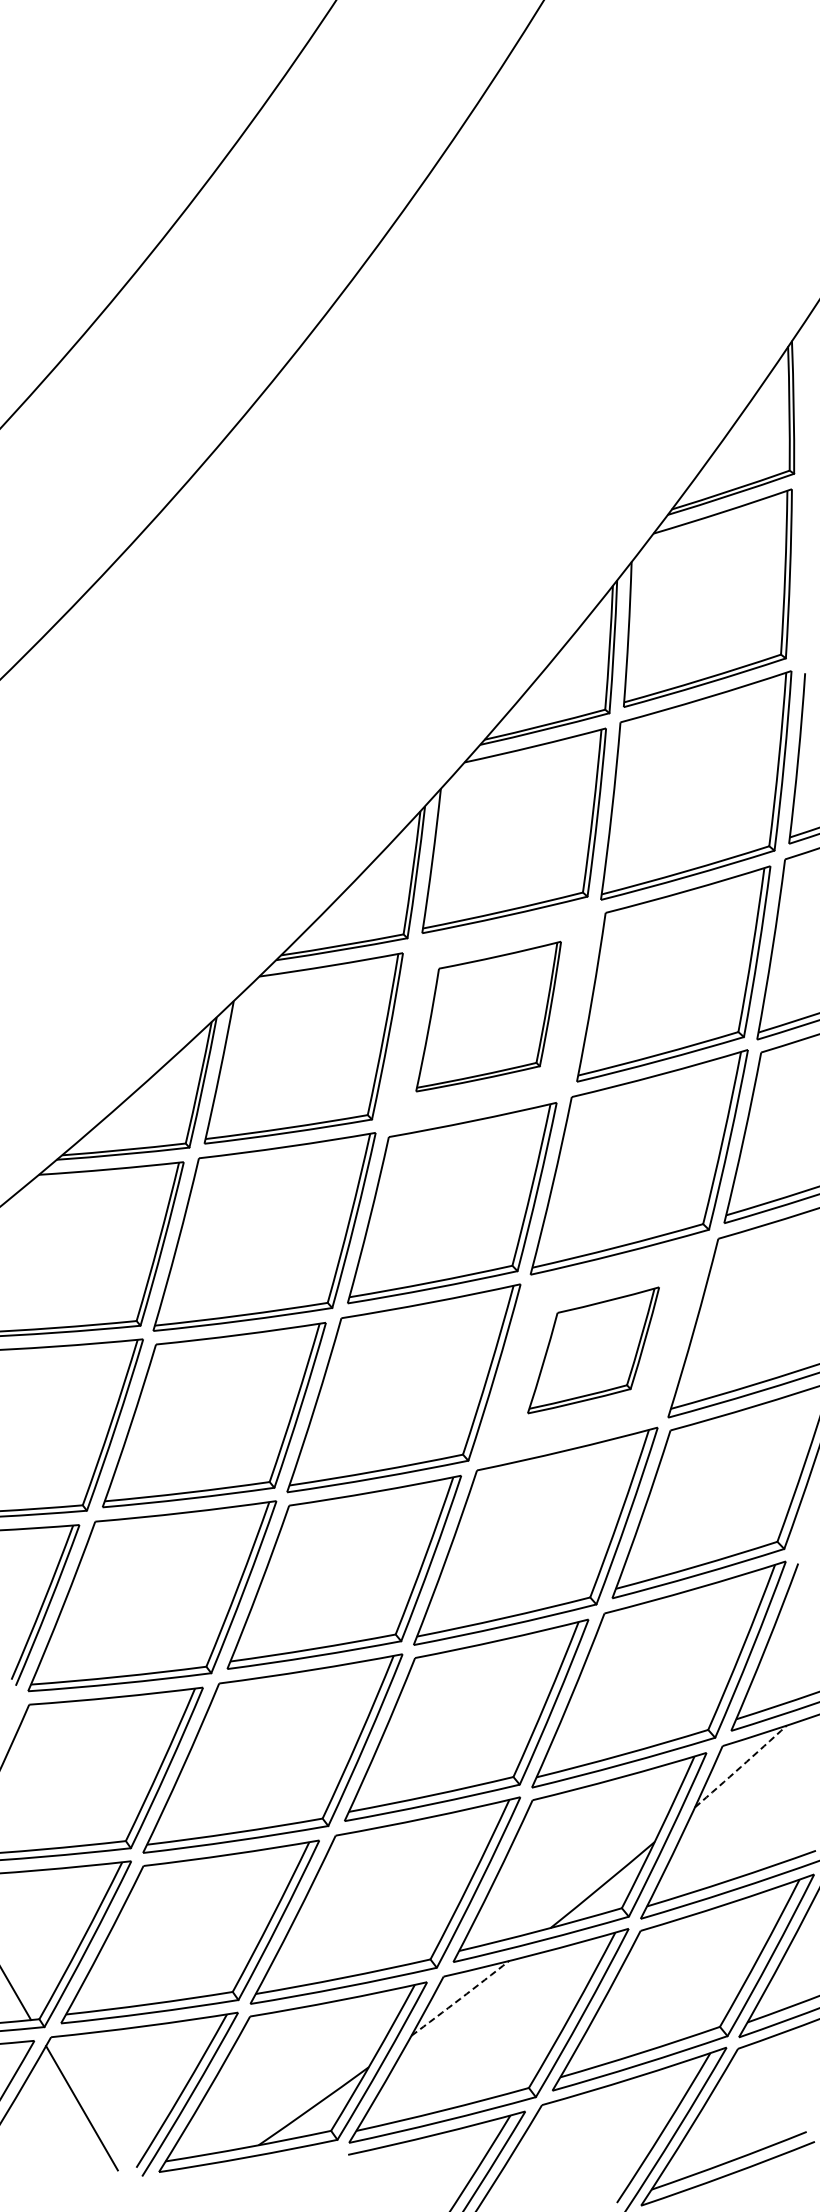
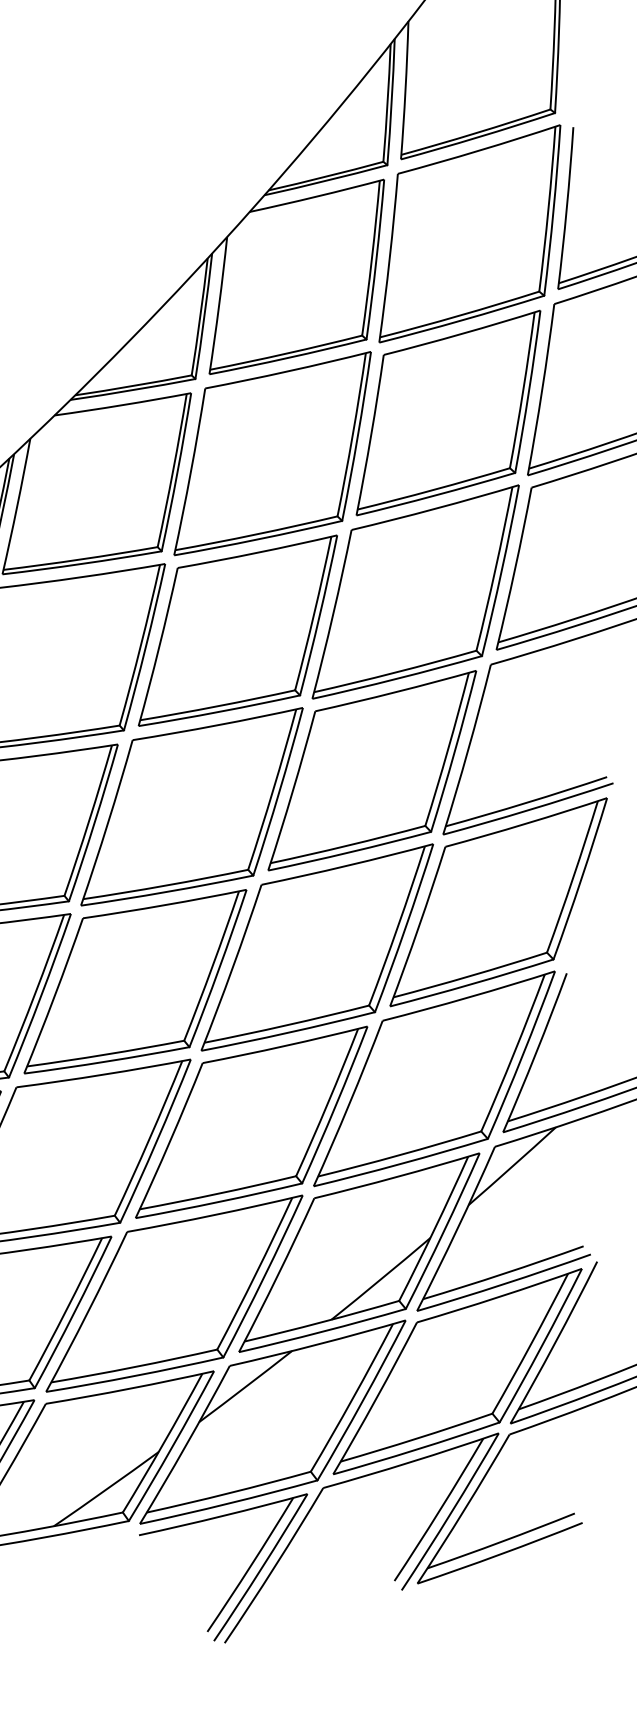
part: (488, 1016) -> (272, 453), size x1.43
part: (593, 1350) -> (372, 770), size x1.67
arc: (741, 1766) -> (512, 1166), dashed -> solid
arc: (460, 1998) -> (245, 1386), dashed -> solid

